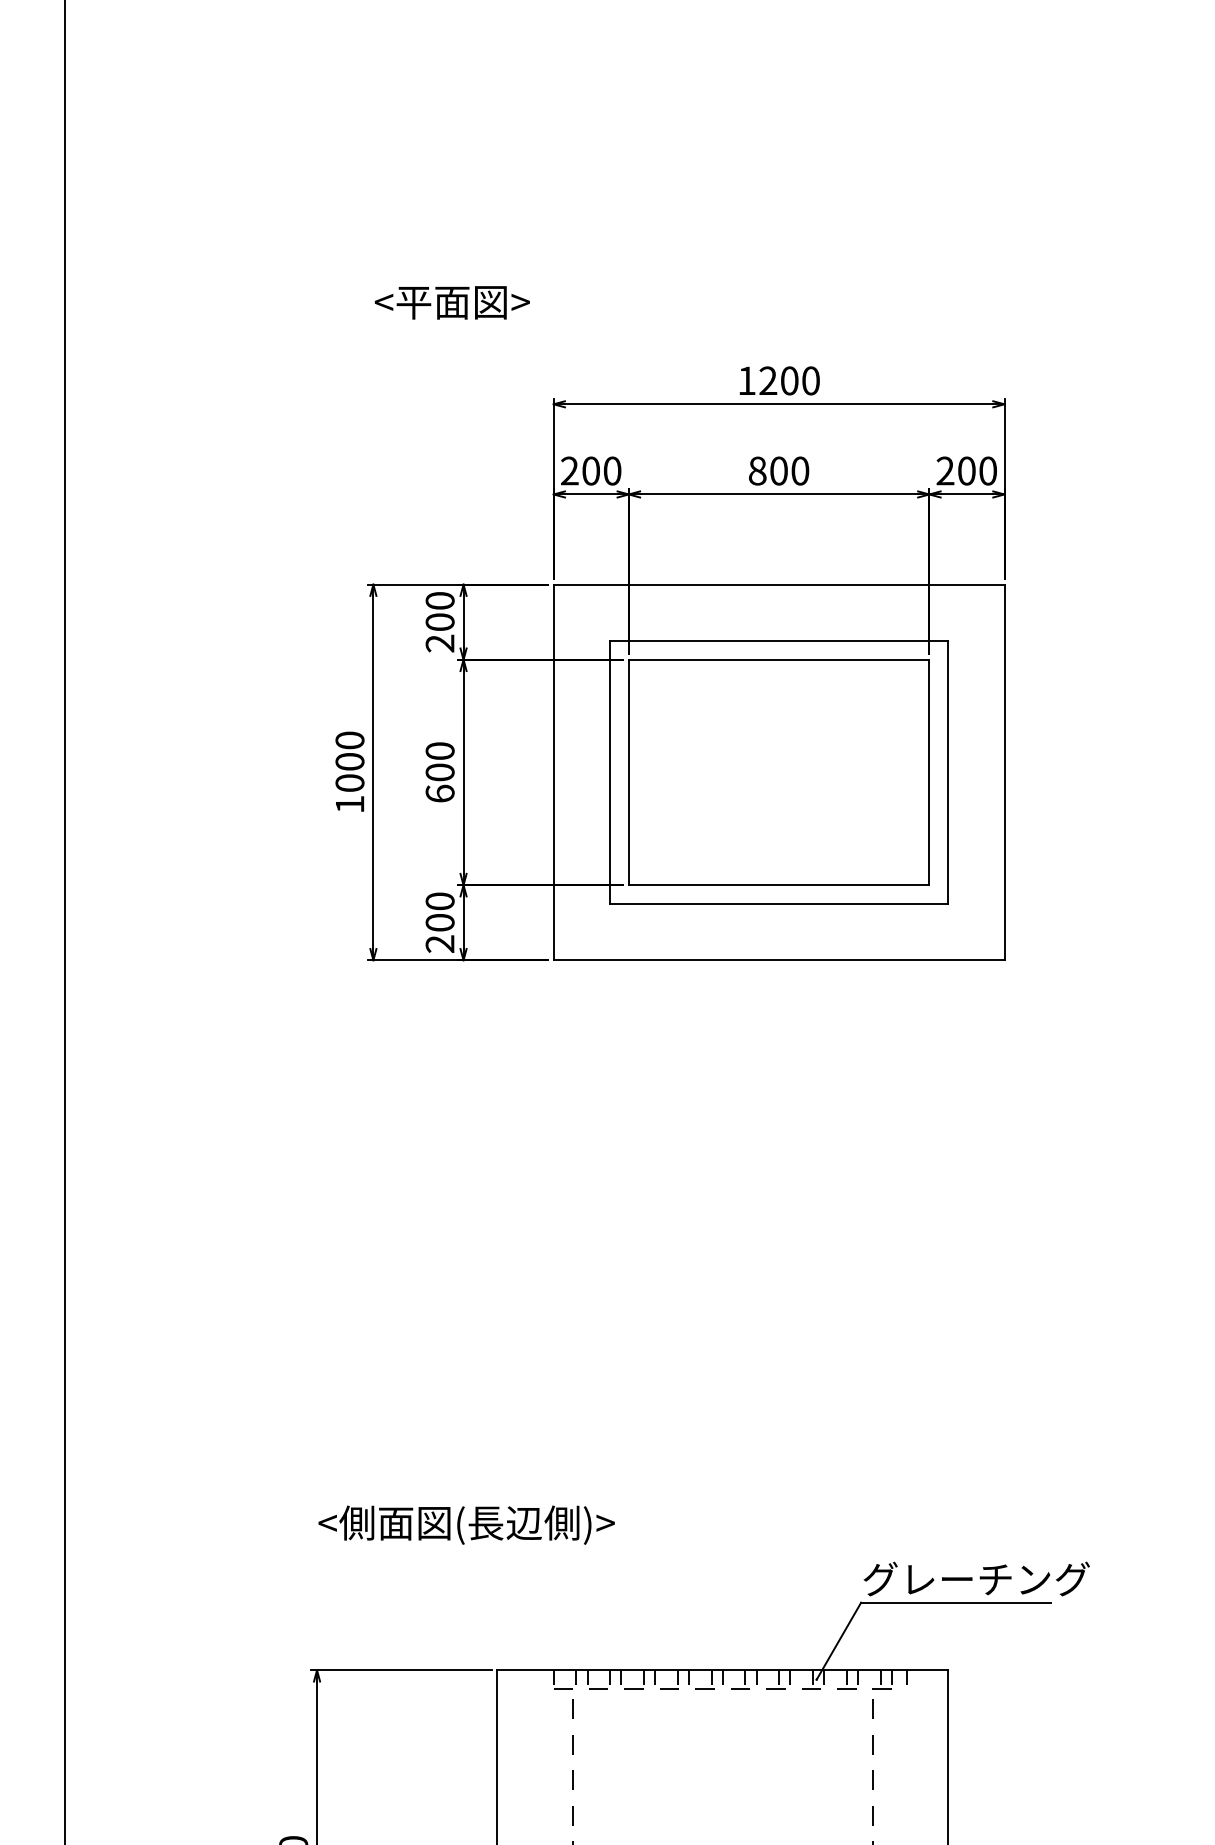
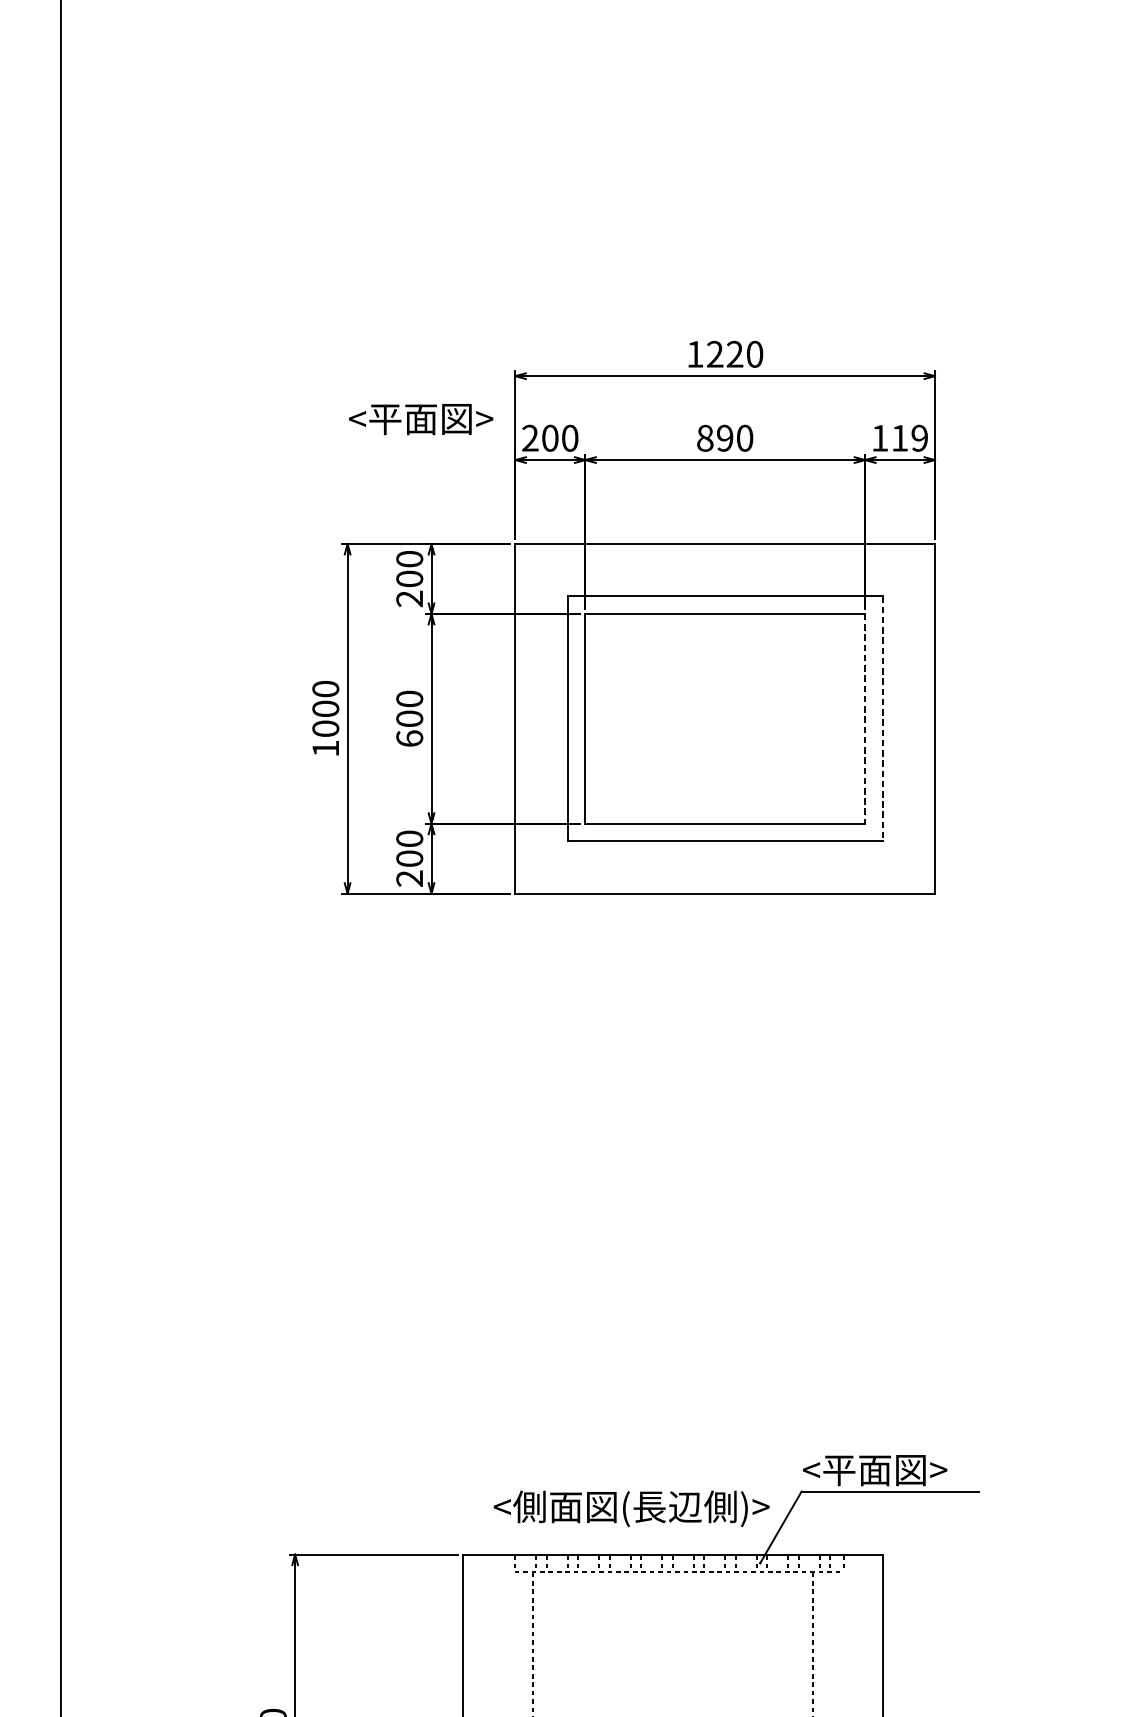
text: (451, 302) -> (420, 419), moved
text: (789, 380) -> (734, 354), 1200 -> 1220
text: (778, 470) -> (724, 437), 800 -> 890
text: (966, 470) -> (899, 437), 200 -> 119
line: (929, 772) -> (865, 718), solid -> dashed
line: (948, 772) -> (882, 718), solid -> dashed
text: (466, 1524) -> (631, 1508), moved
text: (975, 1578) -> (908, 1469), グレーチング -> <平面図>

